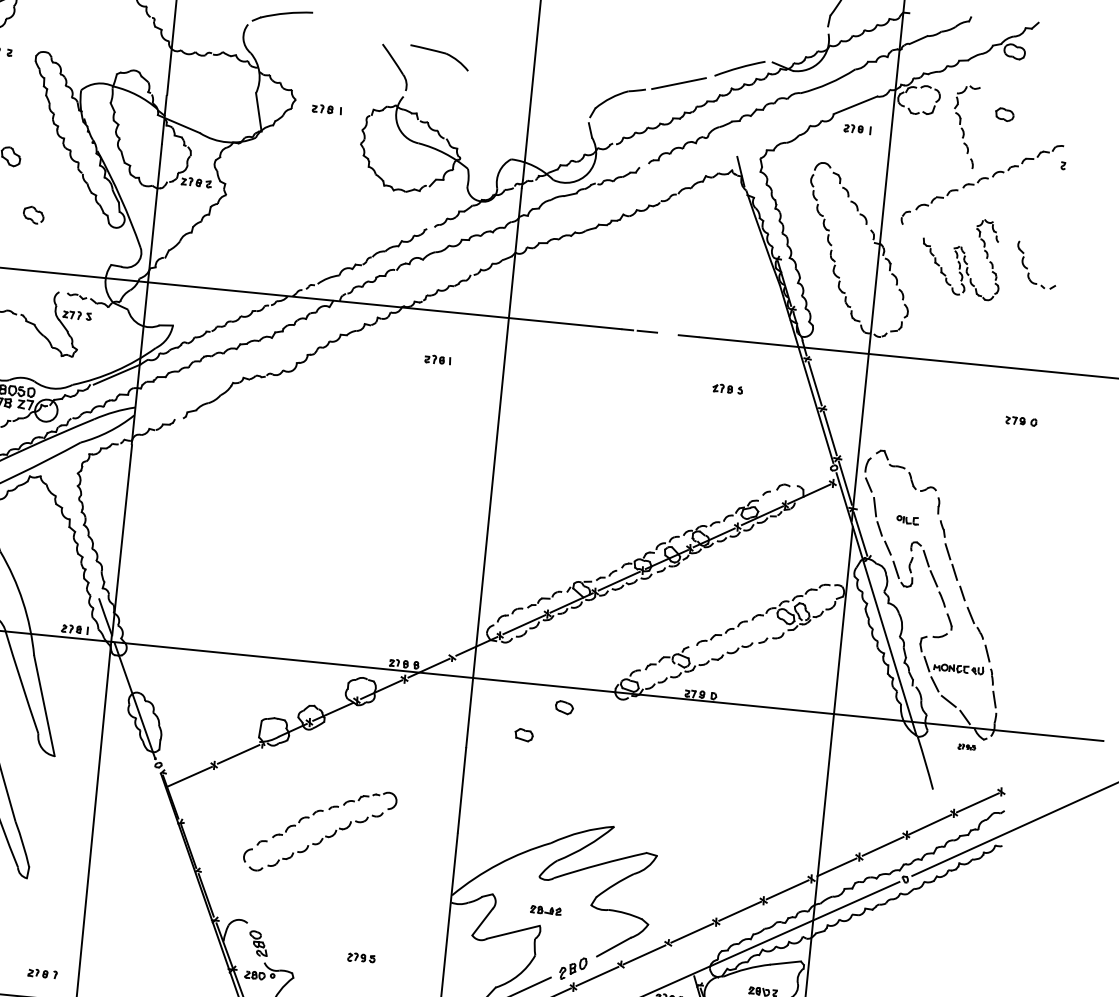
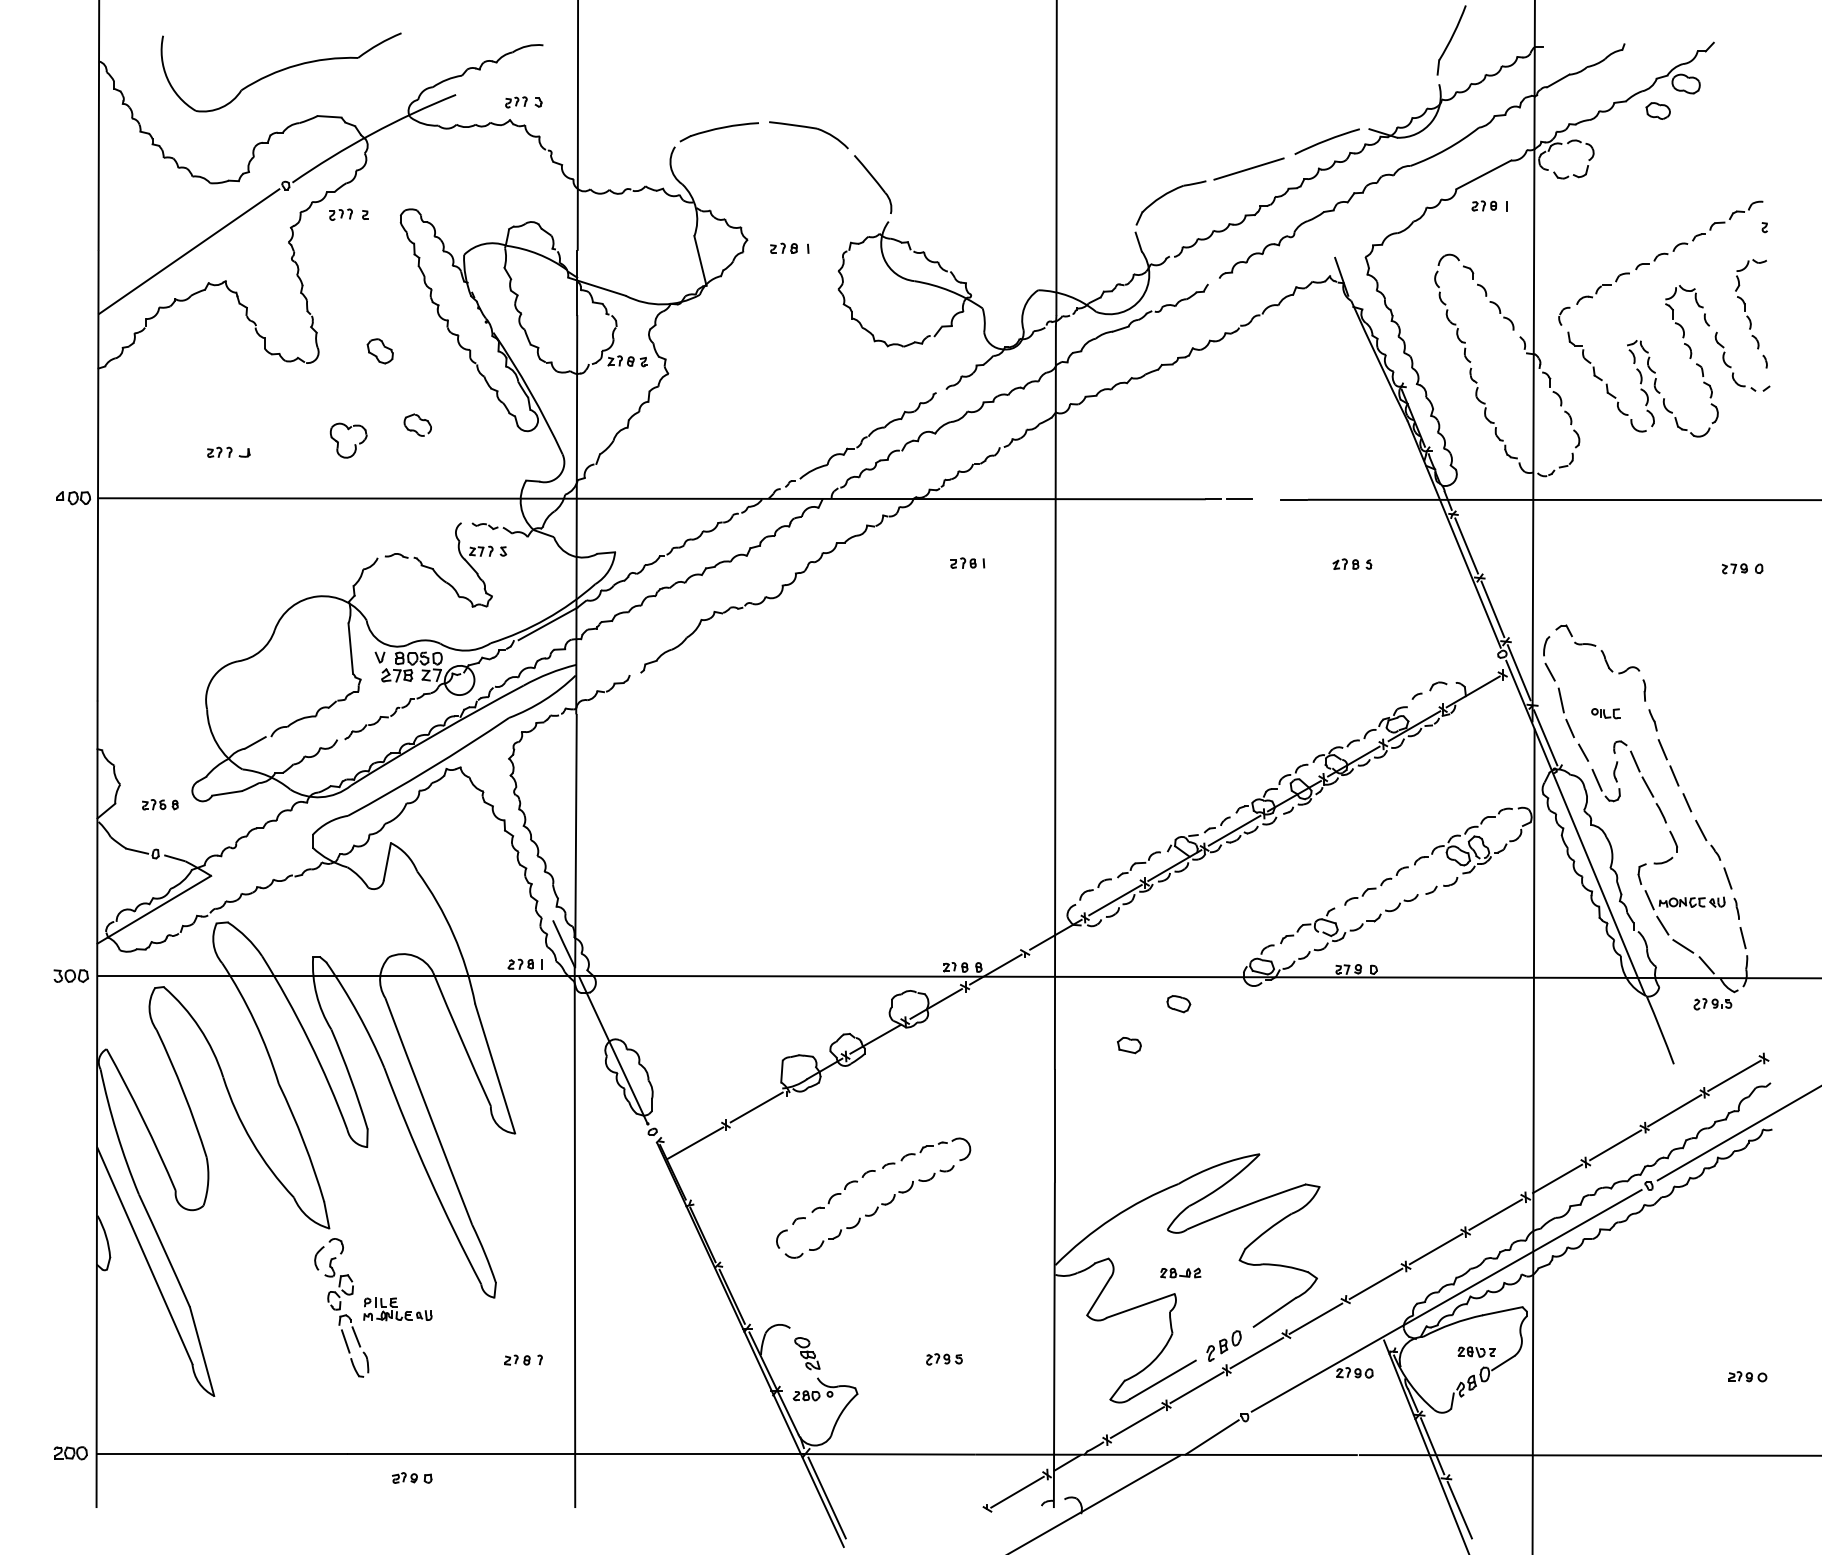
part: (439, 52) -> (808, 128), moved
part: (1004, 114) -> (1657, 110), moved
part: (965, 126) -> (1751, 313), moved
part: (961, 257) -> (1642, 361), size x1.43
part: (966, 747) -> (1712, 1004), size x1.67
part: (42, 973) -> (523, 1359), moved

